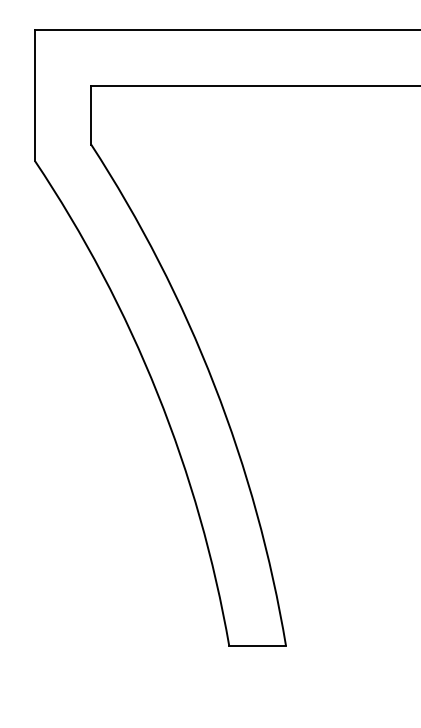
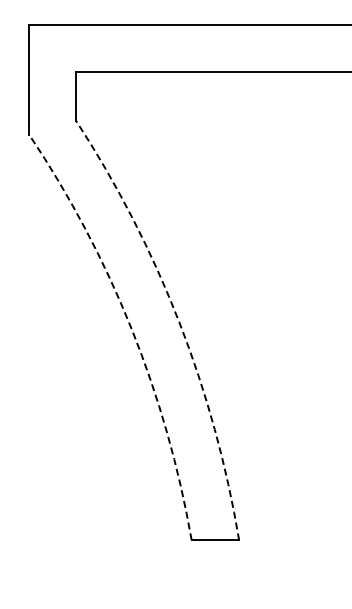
arc: (214, 385) -> (179, 322), solid -> dashed
arc: (157, 393) -> (131, 329), solid -> dashed

